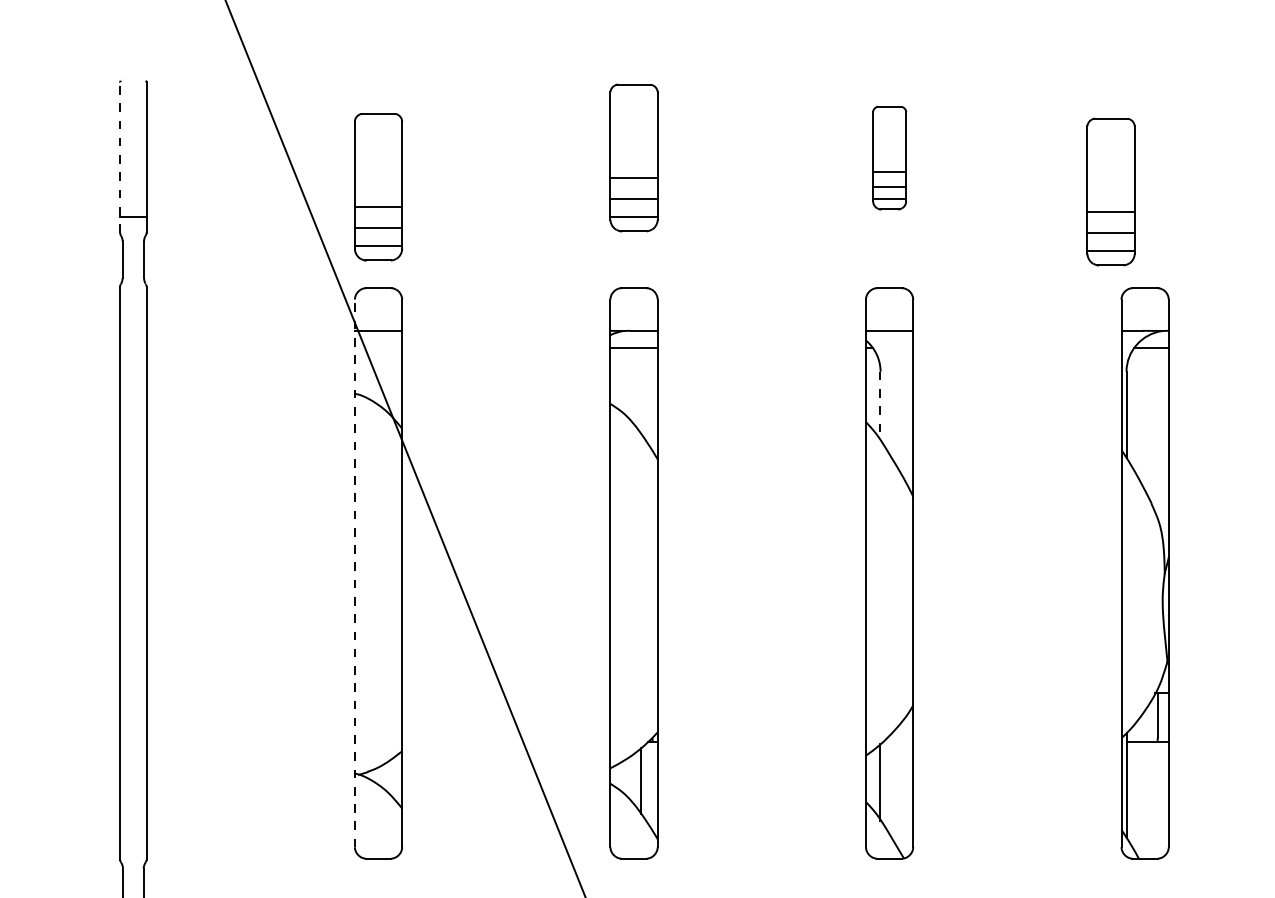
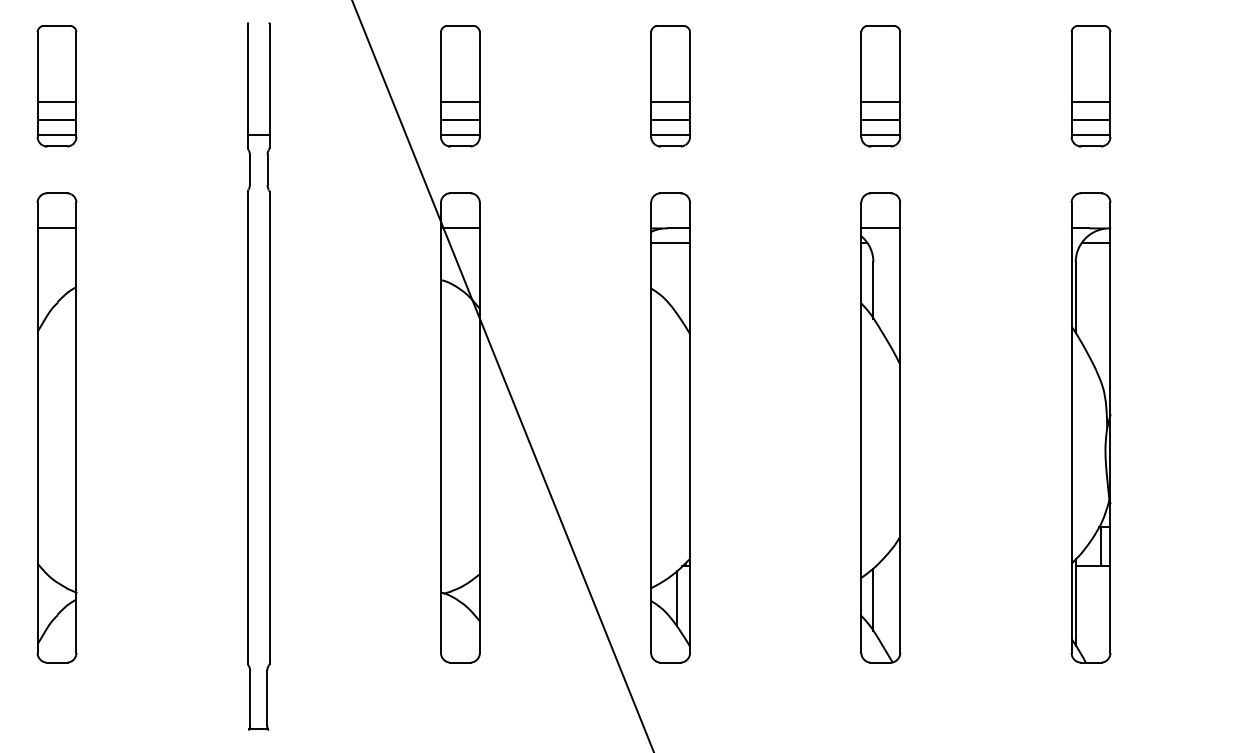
line: (119, 157) -> (247, 85), dashed -> solid
part: (889, 158) -> (880, 86), size x1.43
part: (378, 187) -> (460, 86), moved
part: (1110, 192) -> (1090, 86), moved
line: (880, 406) -> (873, 290), dashed -> solid
line: (354, 572) -> (440, 427), dashed -> solid

